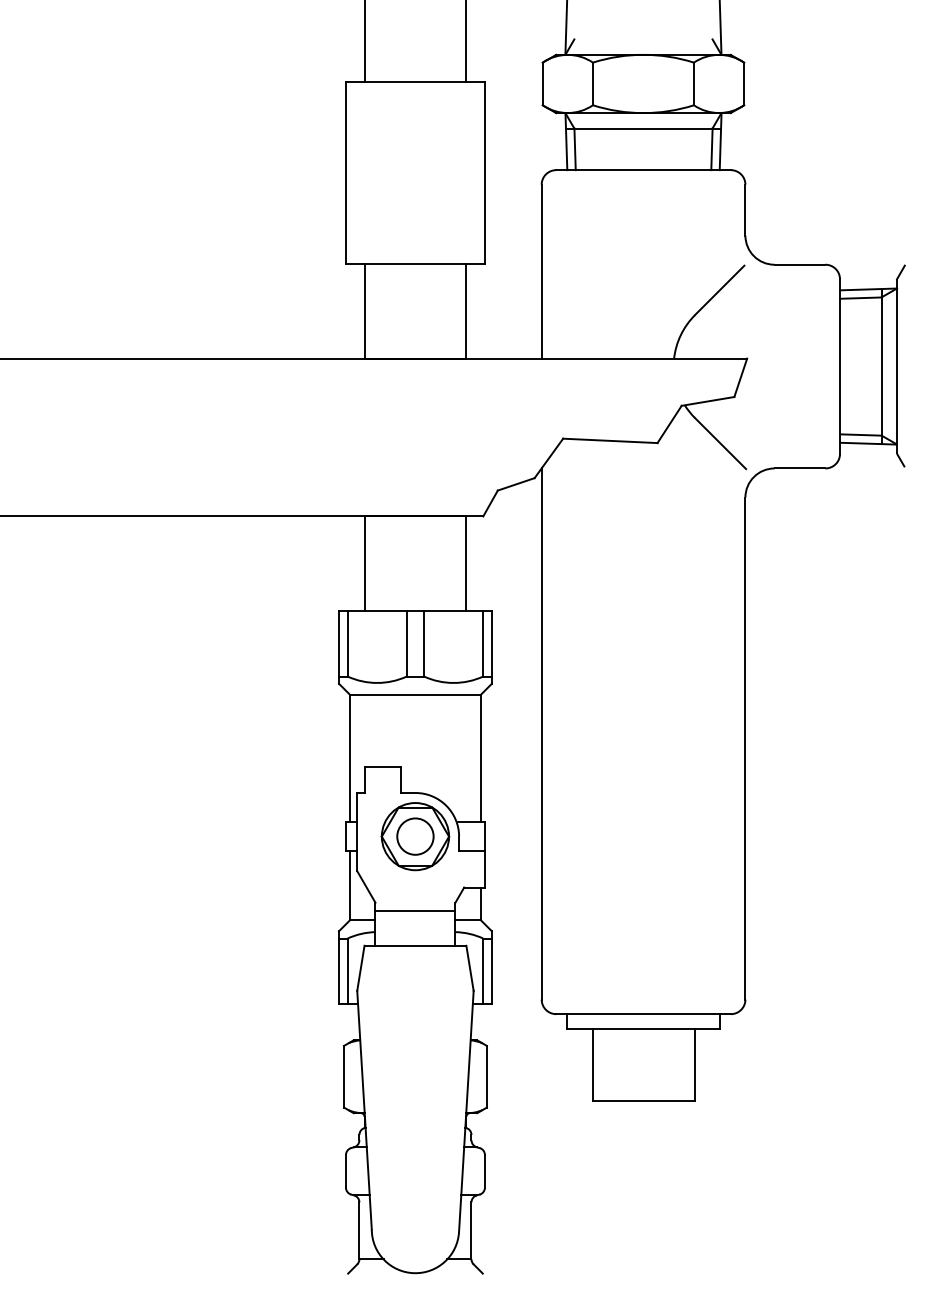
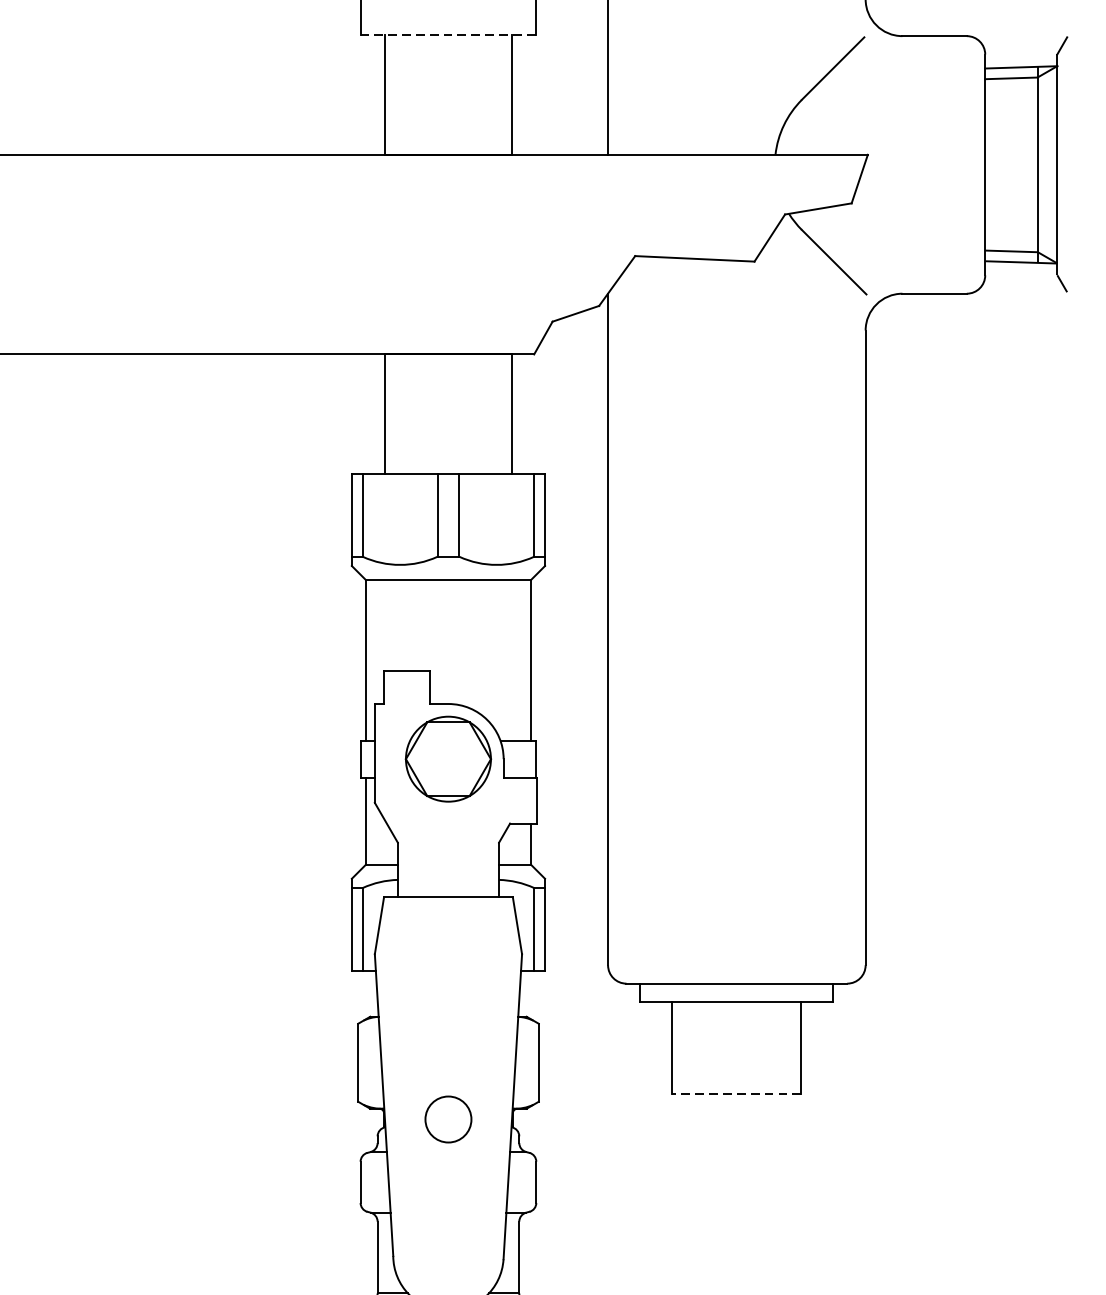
line: (414, 264) -> (447, 35), solid -> dashed
circle: (415, 836) -> (448, 1119), moved
line: (415, 911) -> (448, 853), removed
line: (643, 1101) -> (736, 1094), solid -> dashed

